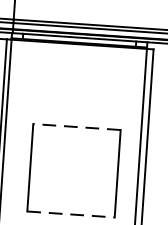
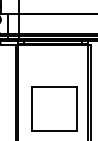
line: (76, 126) -> (54, 86), dashed -> solid
line: (72, 214) -> (55, 131), dashed -> solid

